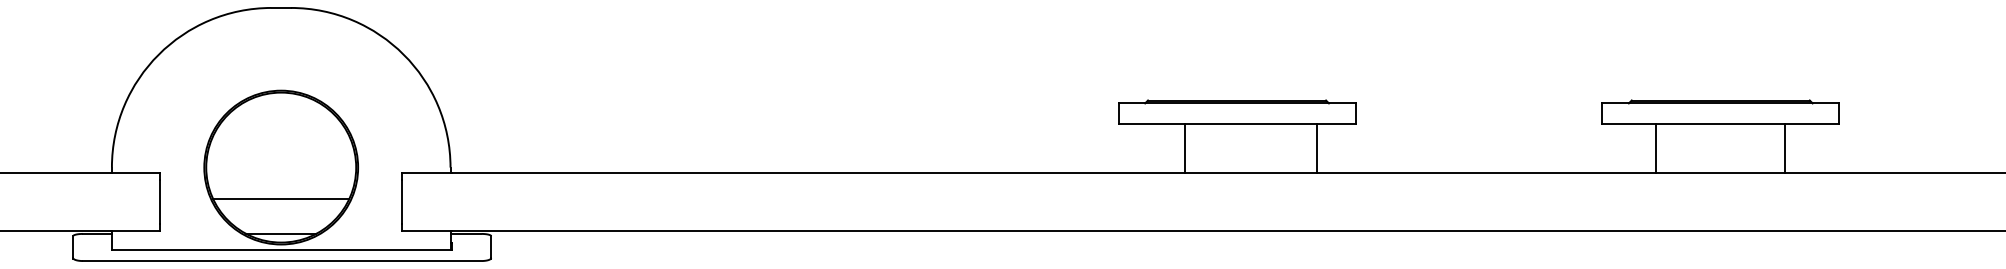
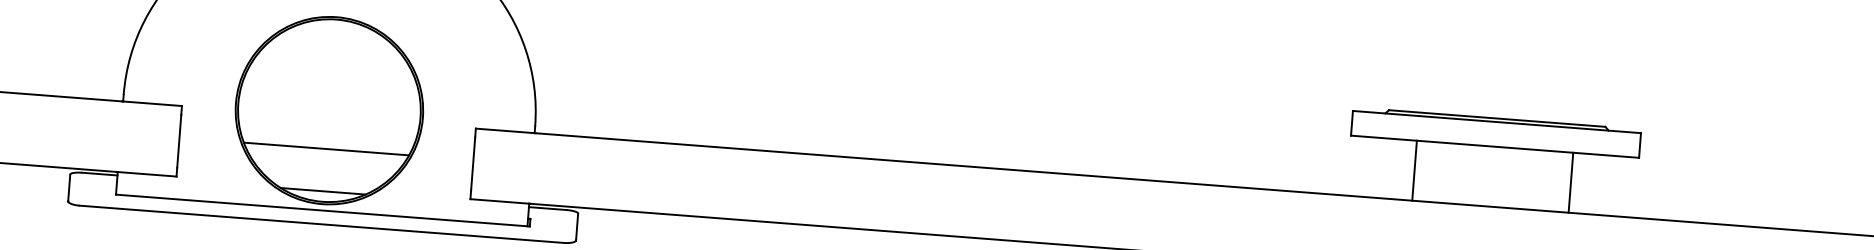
line: (1184, 148) -> (1414, 170), moved
line: (1317, 148) -> (1571, 182), moved

